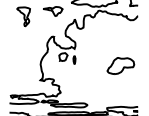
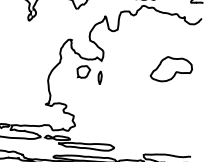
part: (120, 65) -> (171, 68), moved

